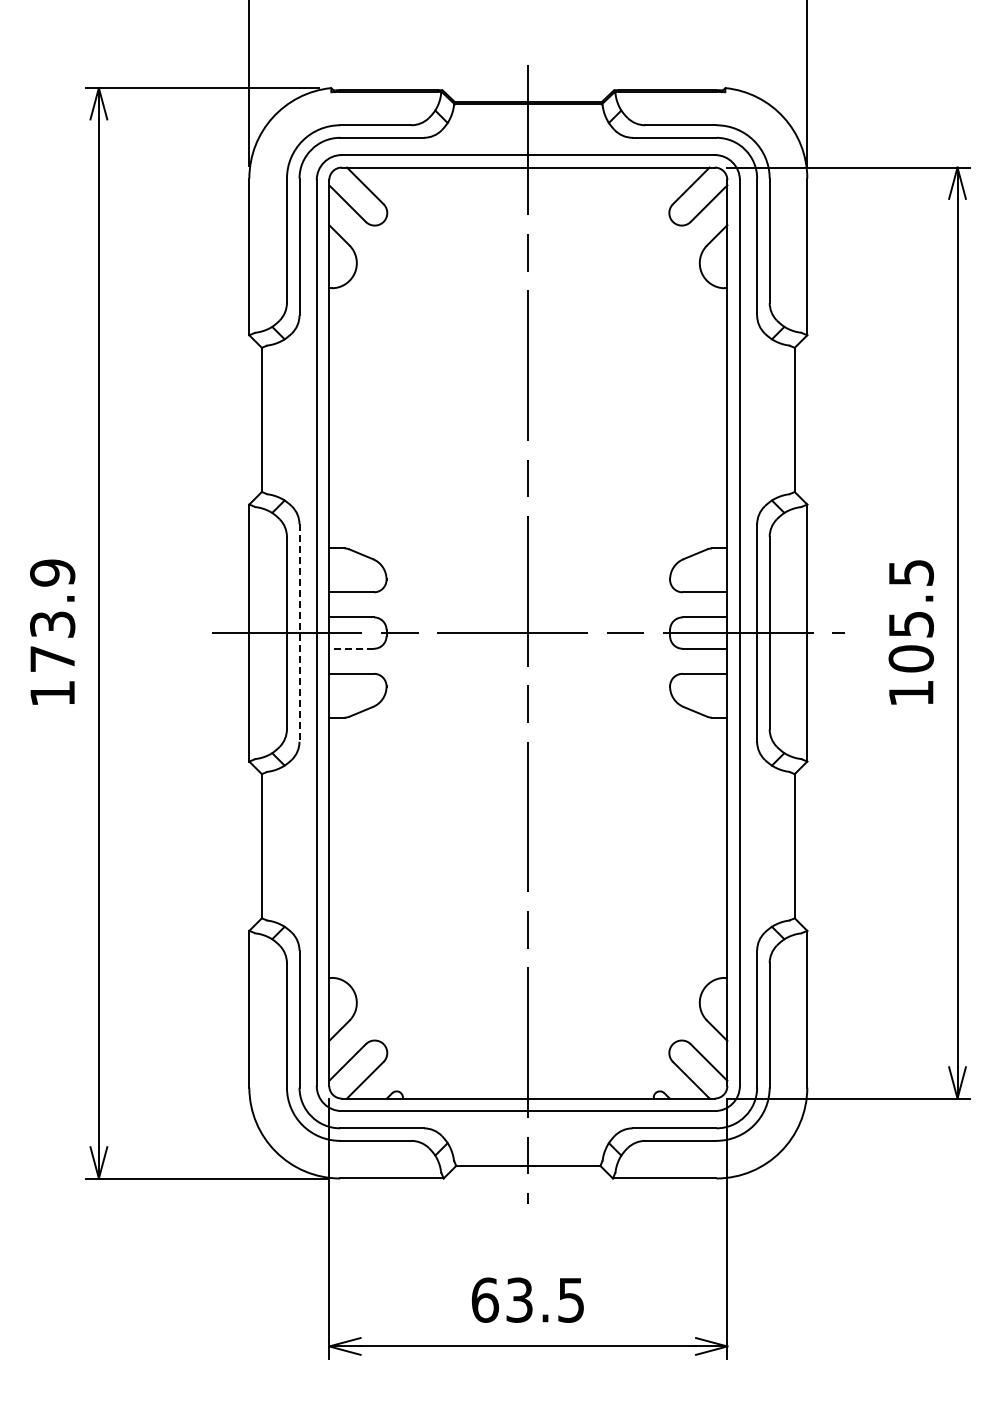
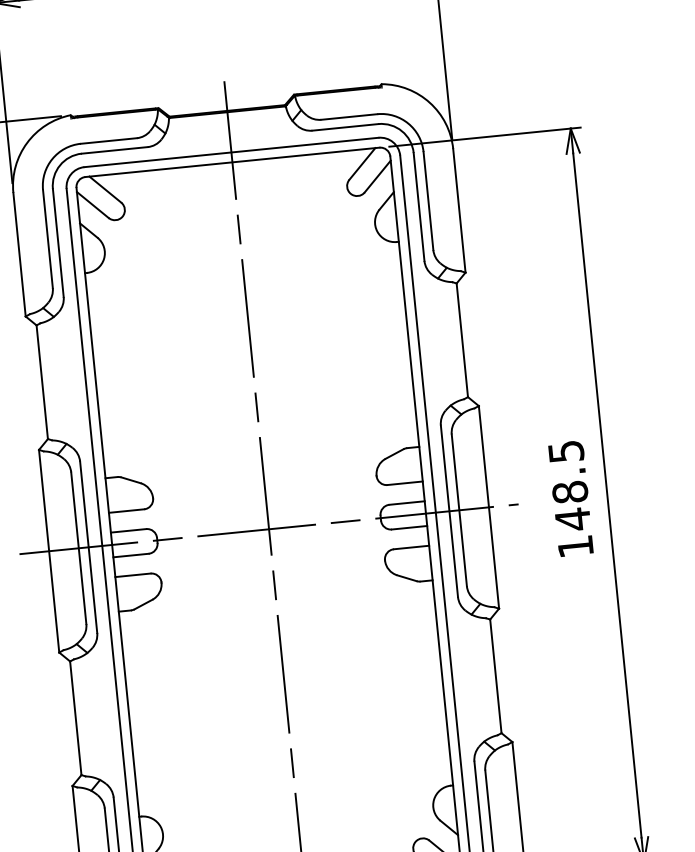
line: (299, 633) -> (88, 547), dashed -> solid
text: (910, 642) -> (571, 506), 105.5 -> 148.5
line: (351, 648) -> (130, 555), dashed -> solid

